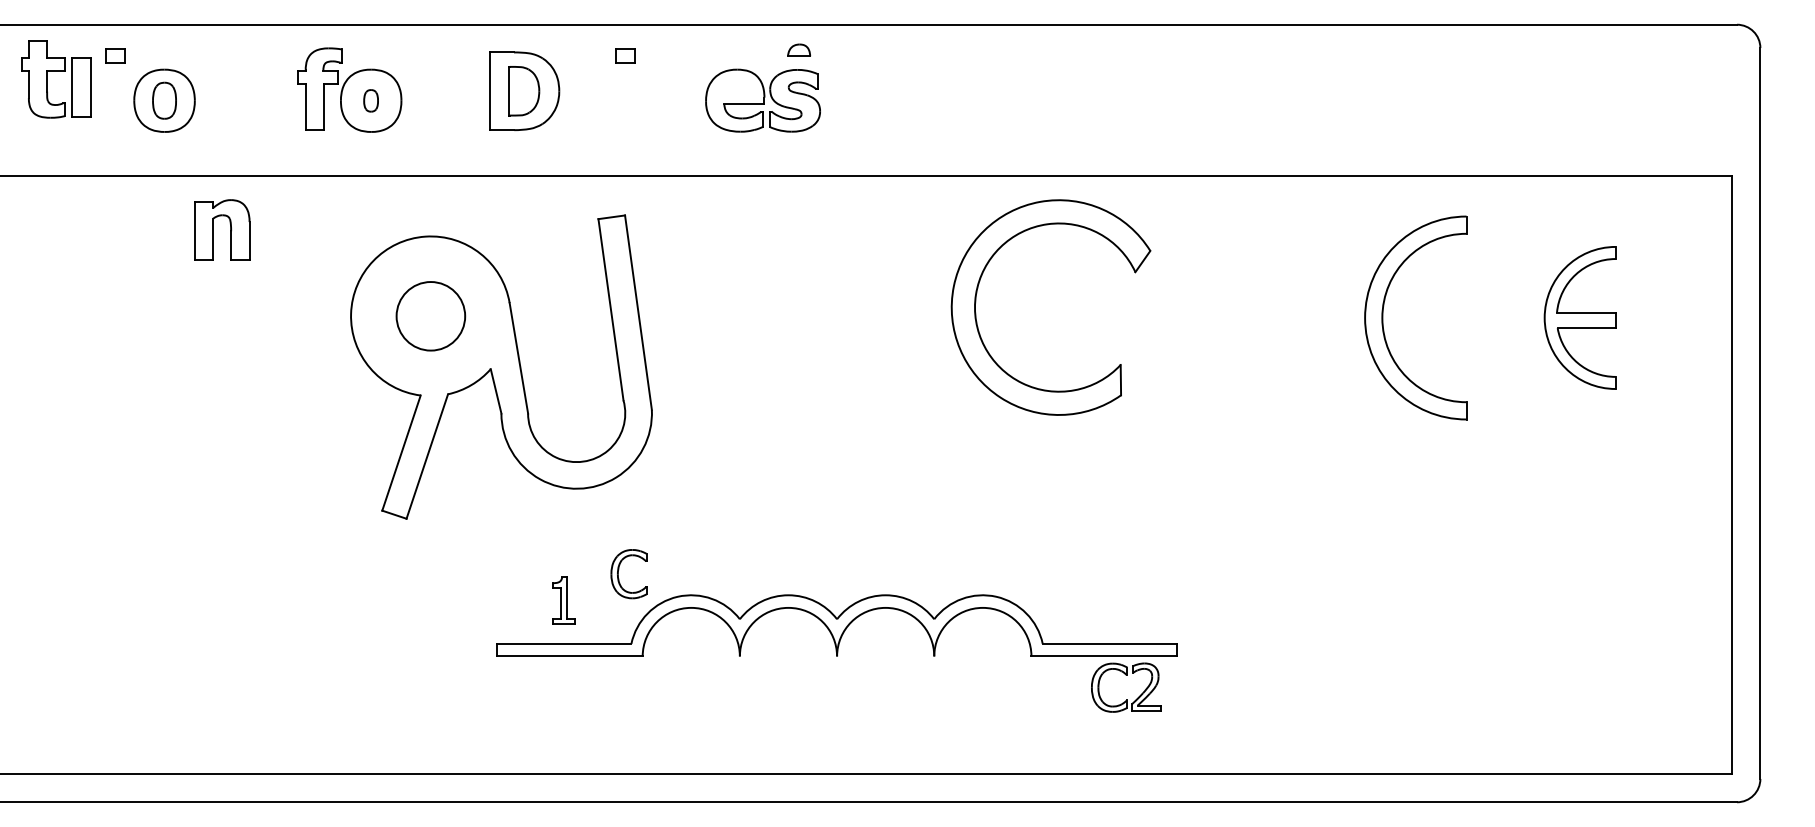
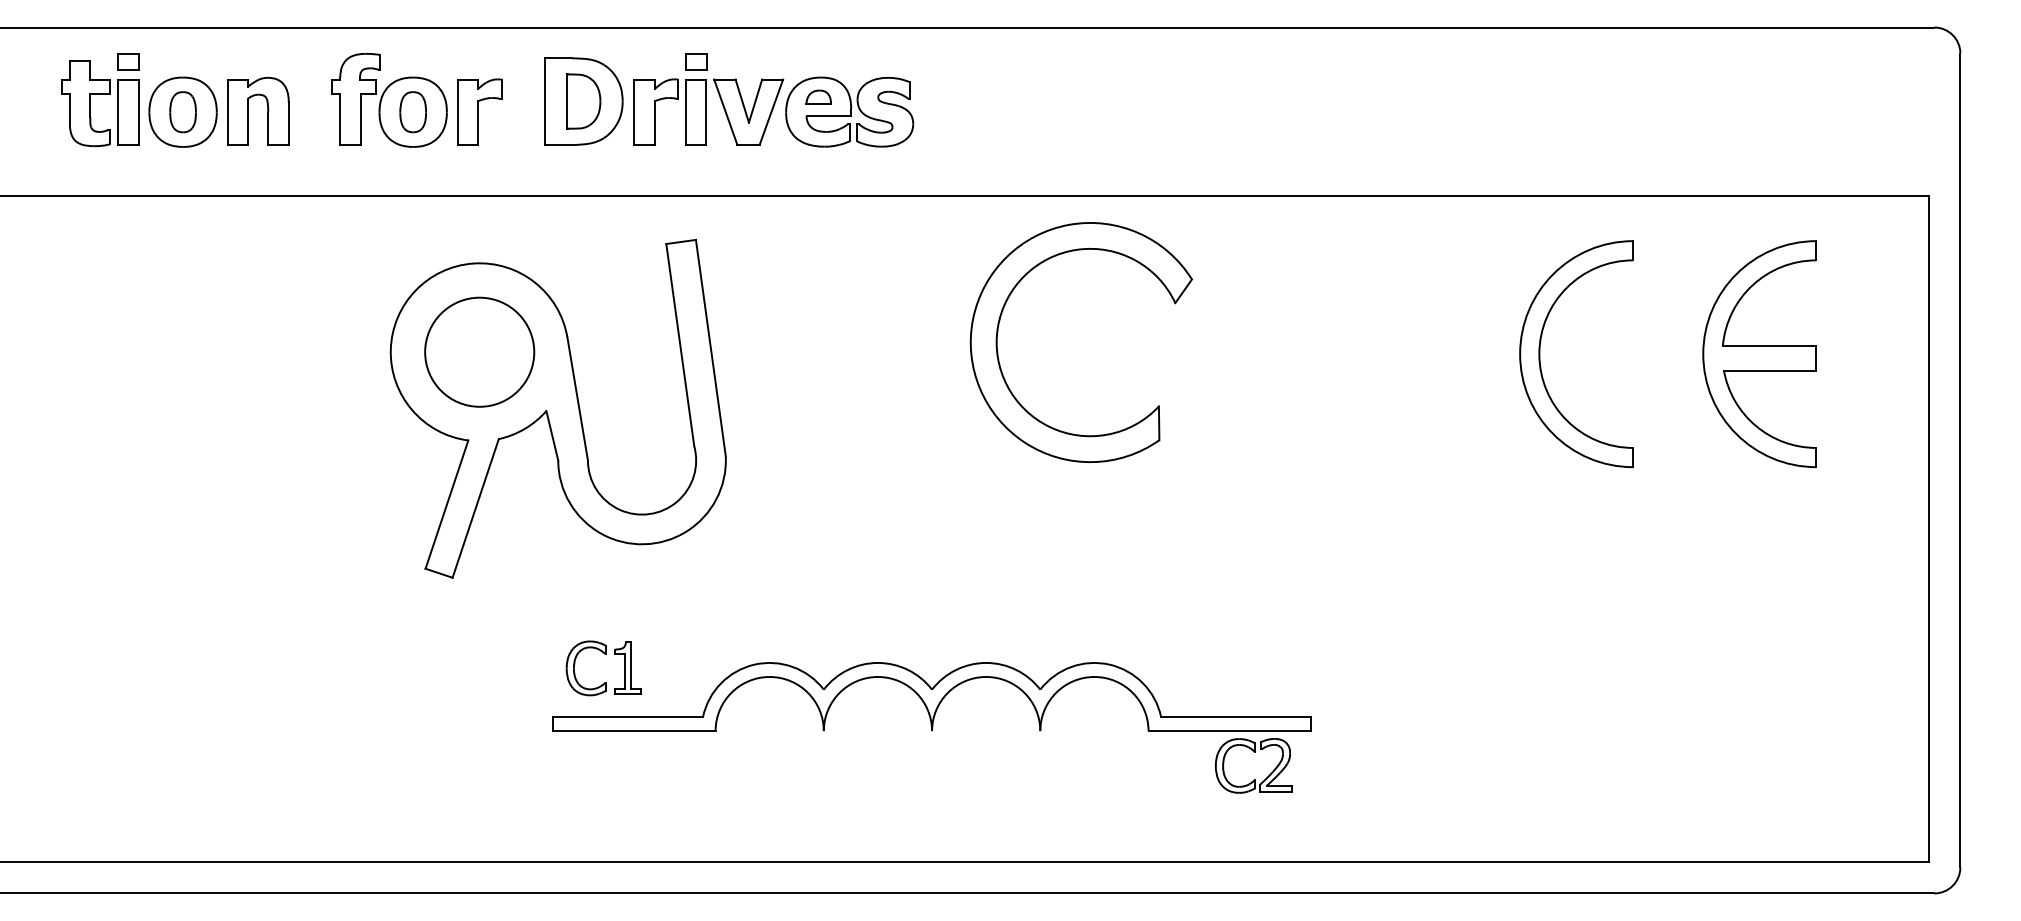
part: (798, 49) -> (818, 96), moved
part: (56, 71) -> (100, 94), moved
part: (430, 100) -> (479, 111), added
part: (636, 100) -> (708, 111), added
part: (370, 101) -> (412, 112), size x1.67
part: (230, 230) -> (267, 111), moved
part: (976, 298) -> (998, 332), moved
circle: (430, 315) -> (479, 351), size x1.43
part: (1580, 317) -> (1759, 353), size x1.43
part: (619, 570) -> (575, 664), moved

